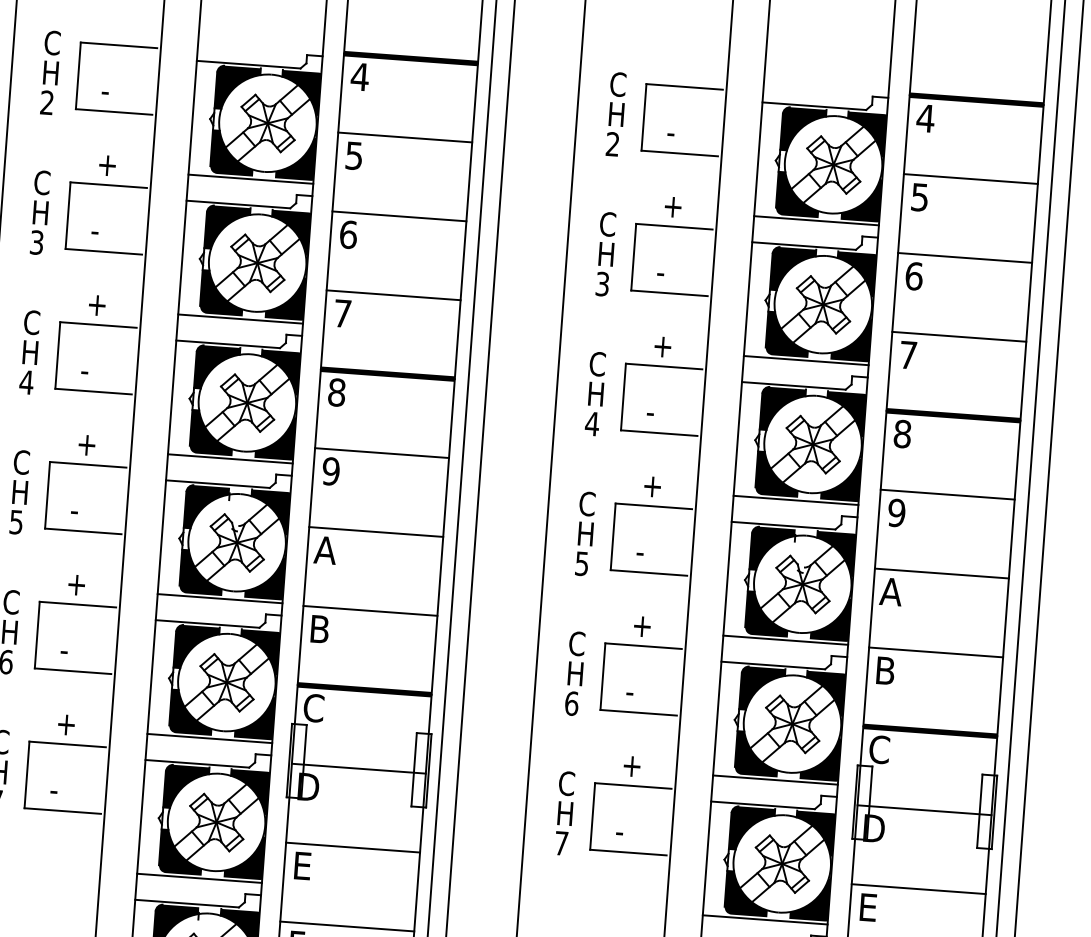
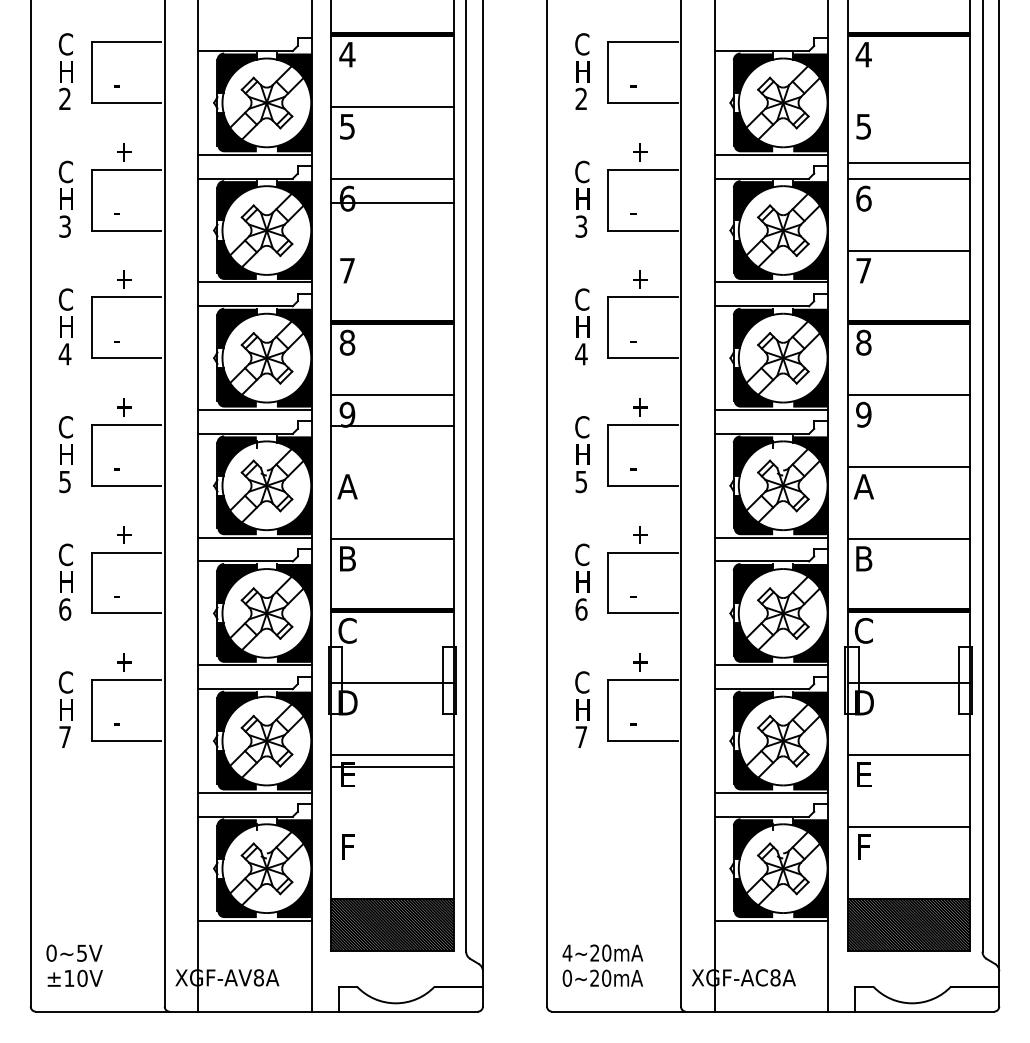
line: (970, 178) -> (908, 162), moved
line: (393, 295) -> (392, 202), moved
line: (376, 531) -> (392, 425), moved
line: (347, 926) -> (392, 766), moved

